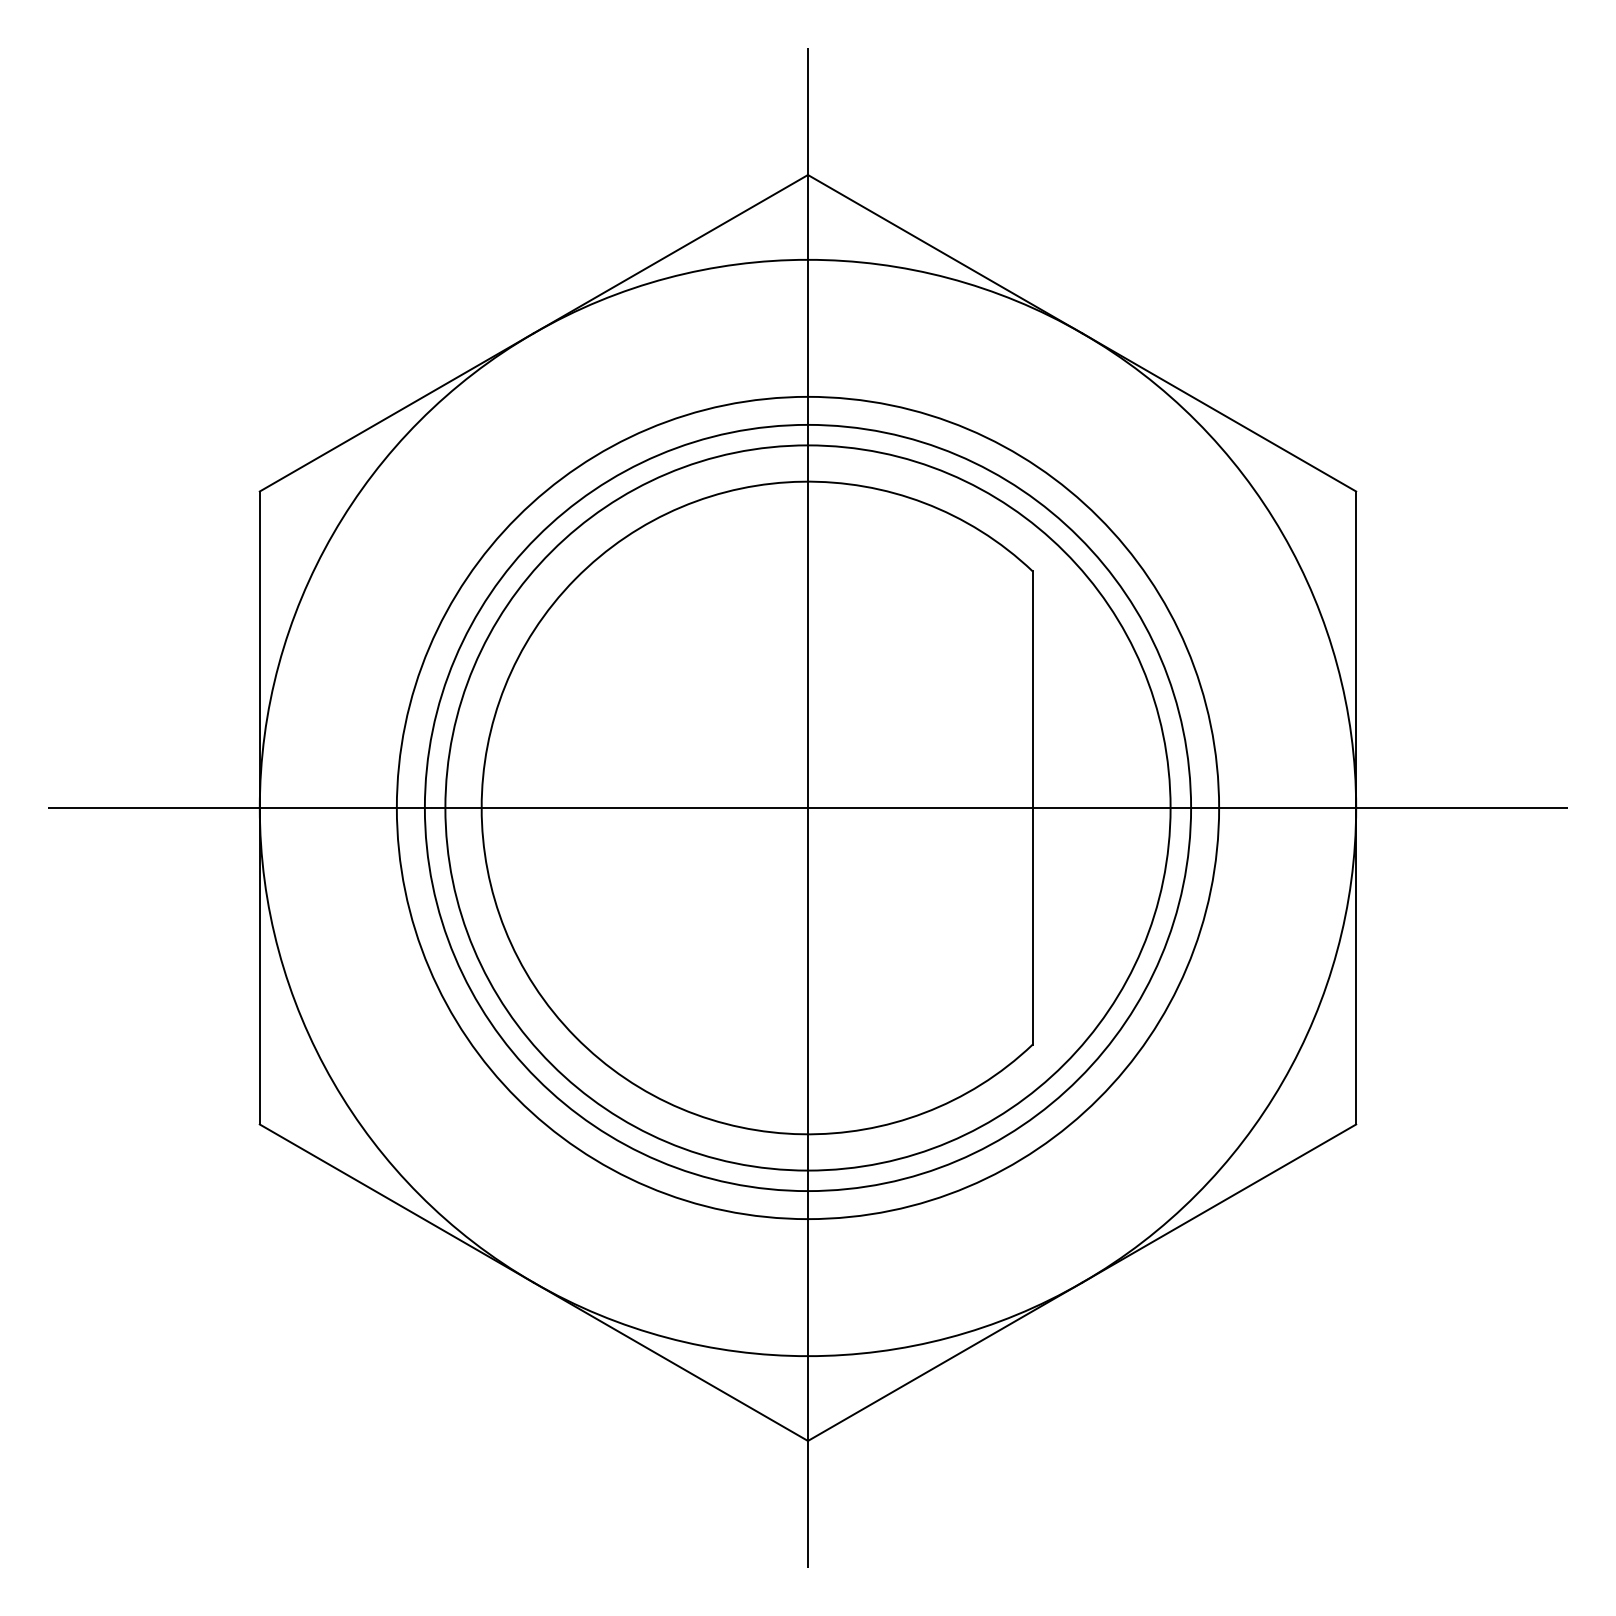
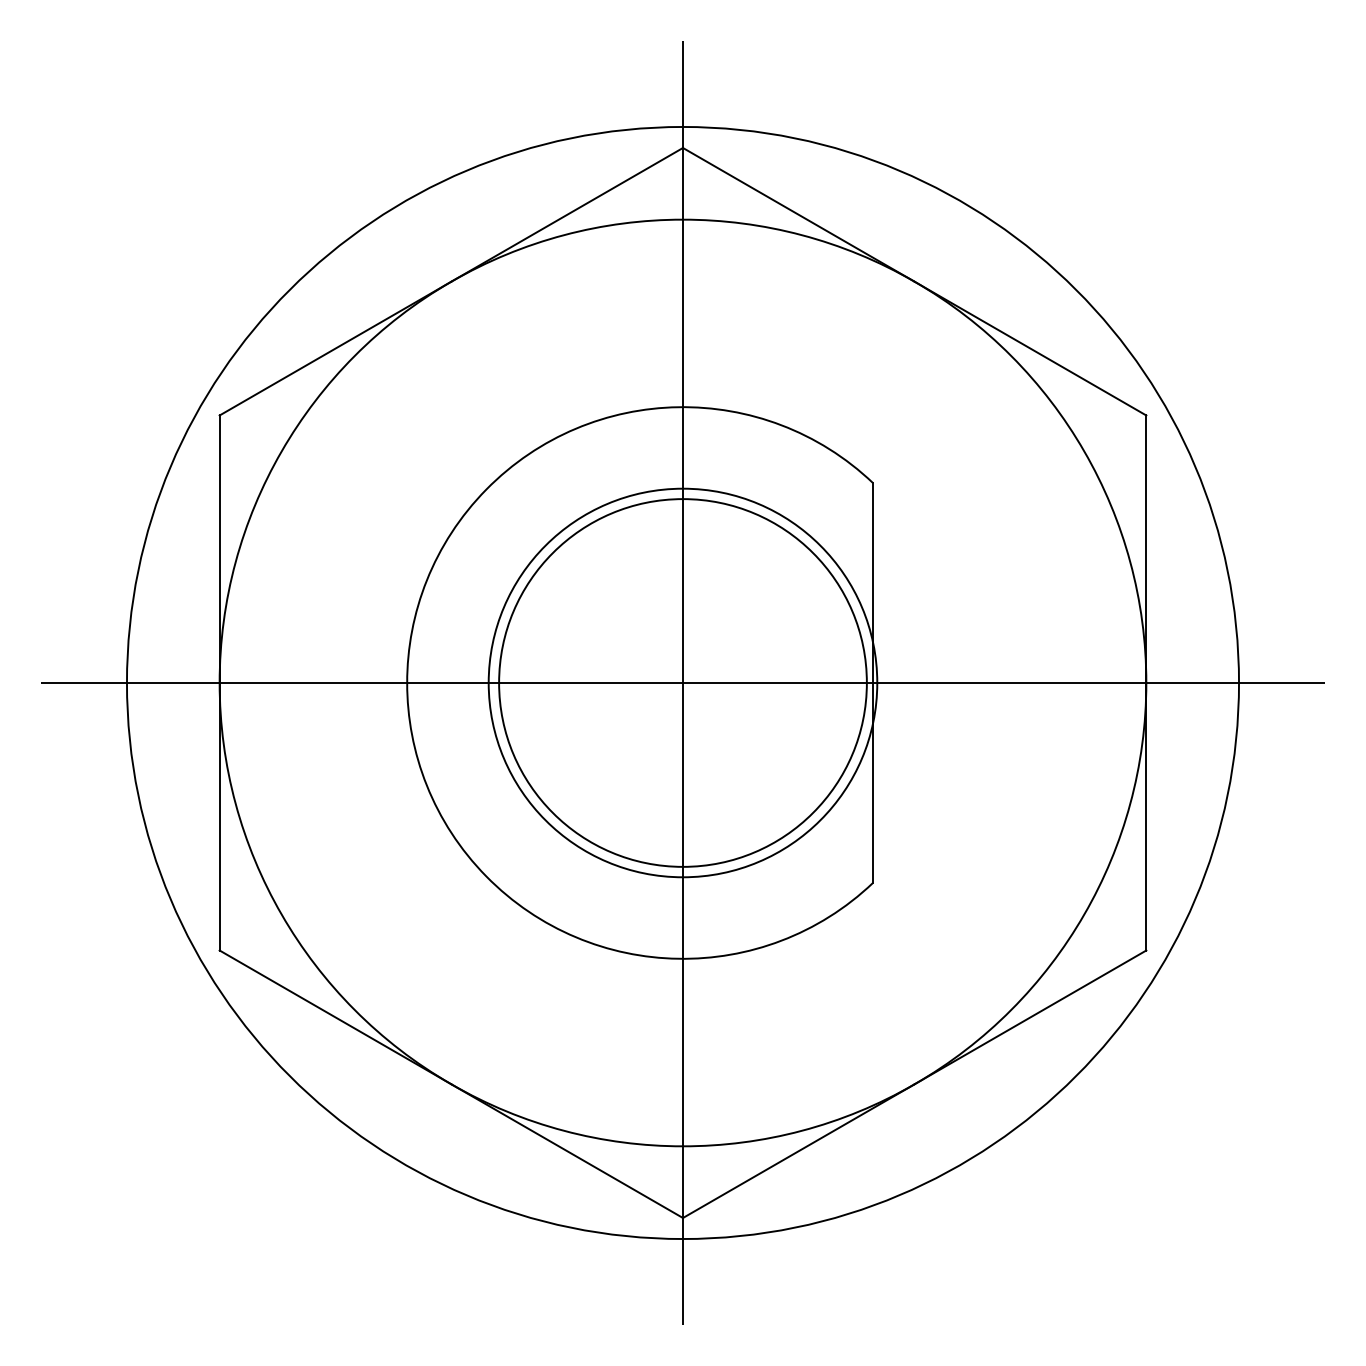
circle: (807, 807) -> (682, 682), size x0.6
circle: (807, 807) -> (682, 682), size x0.6
circle: (807, 807) -> (682, 682), size x1.6

